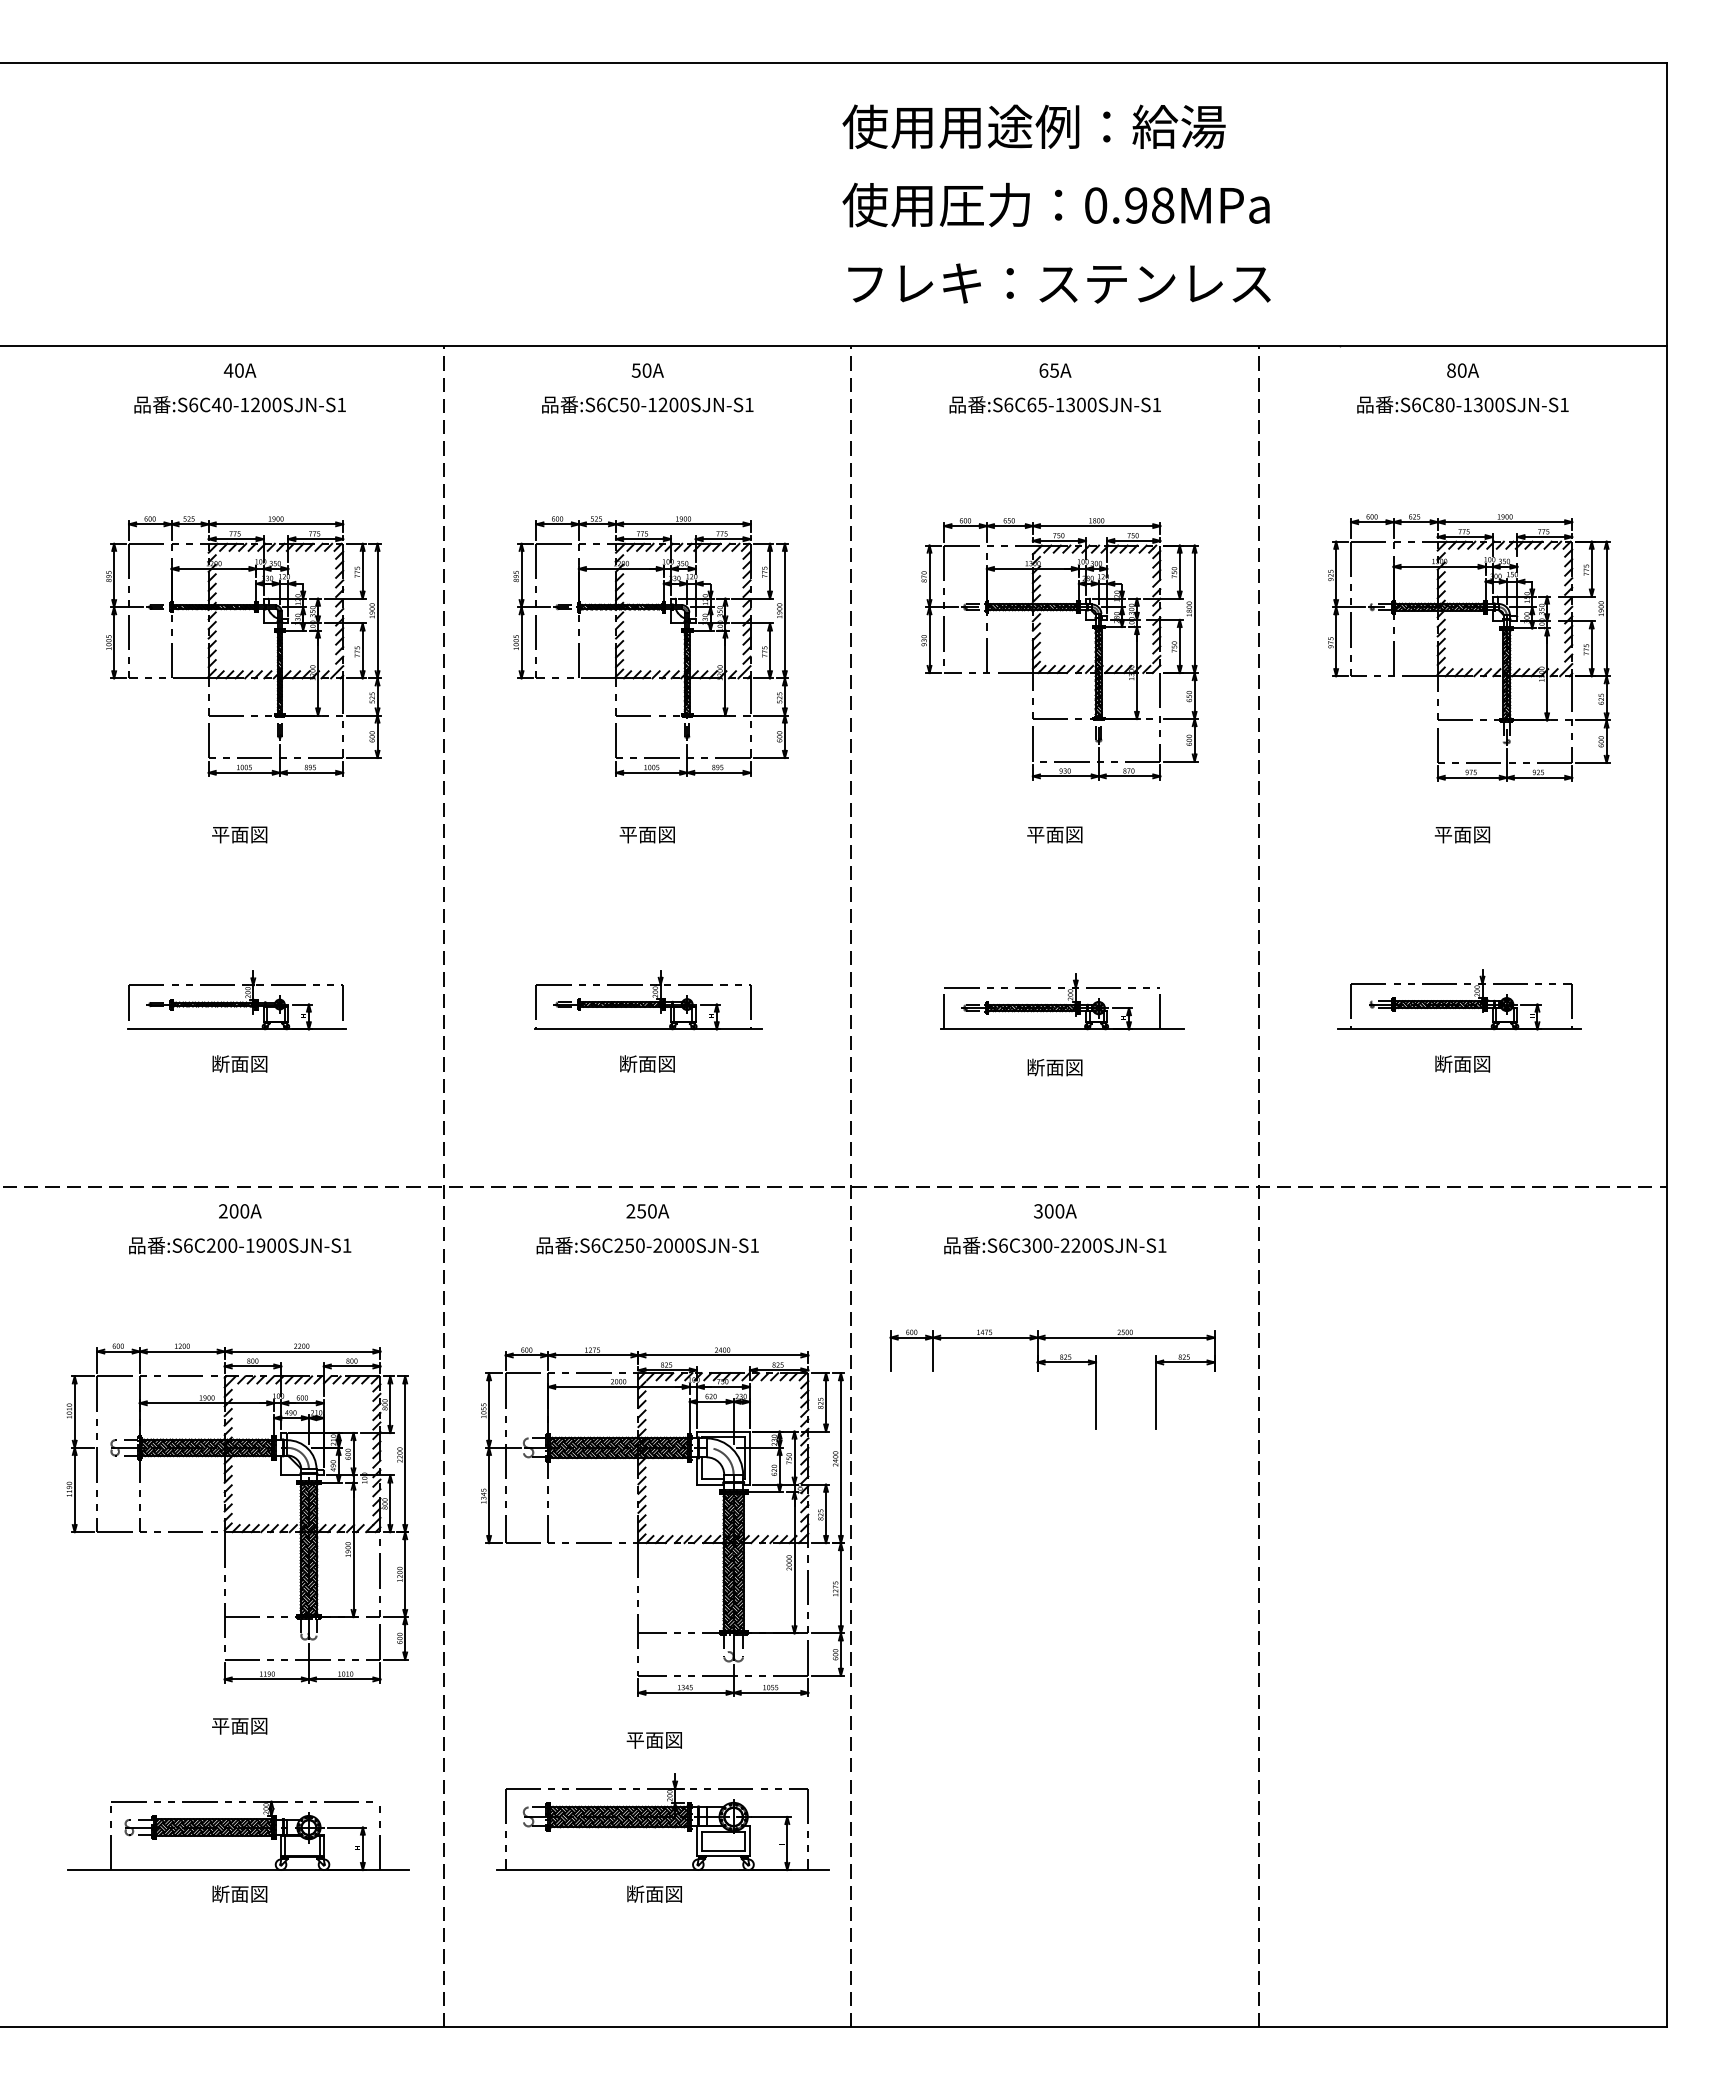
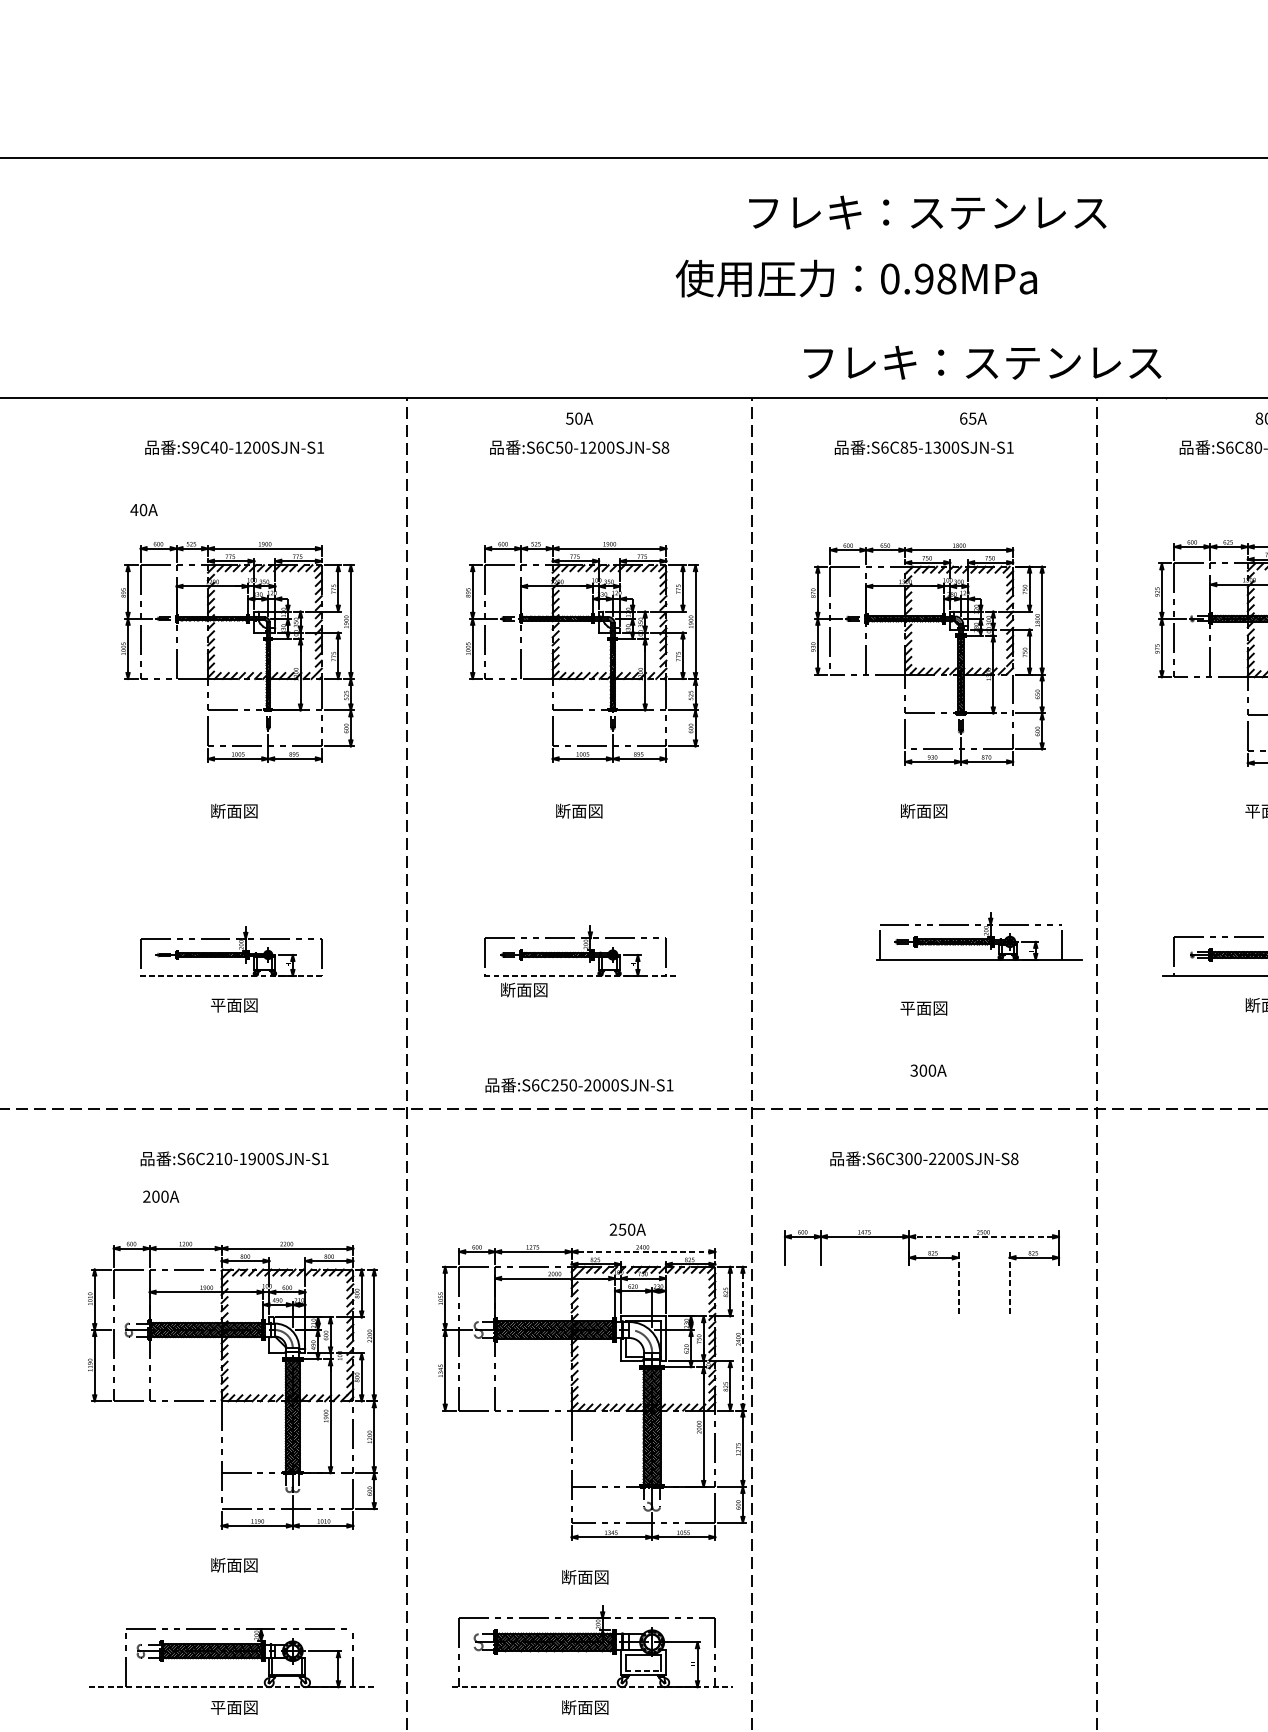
text: (1056, 126) -> (925, 212), 使用用途例：給湯 -> フレキ：ステンレス
text: (1055, 204) -> (855, 278), moved
text: (1059, 283) -> (982, 362), moved
text: (239, 370) -> (143, 509), moved
text: (1055, 370) -> (973, 418), moved
text: (193, 404) -> (195, 447), :S6C40-1200SJN-S1 -> :S9C40-1200SJN-S1
text: (749, 404) -> (665, 447), :S6C50-1200SJN-S1 -> :S6C50-1200SJN-S8
text: (1031, 404) -> (904, 447), :S6C65-1300SJN-S1 -> :S6C85-1300SJN-S1
text: (220, 834) -> (218, 811), 平面図 -> 断面図
text: (628, 834) -> (563, 811), 平面図 -> 断面図
text: (1035, 834) -> (907, 811), 平面図 -> 断面図
part: (1062, 1001) -> (979, 936), moved
line: (236, 1029) -> (231, 976), solid -> dashed
line: (648, 1029) -> (580, 976), solid -> dashed
text: (220, 1063) -> (218, 1004), 断面図 -> 平面図
text: (647, 1063) -> (524, 989), moved
text: (1035, 1067) -> (907, 1008), 断面図 -> 平面図
text: (240, 1211) -> (161, 1196), moved
text: (647, 1211) -> (627, 1229), moved
text: (1055, 1211) -> (928, 1070), moved
text: (221, 1245) -> (218, 1158), :S6C200-1900SJN-S1 -> :S6C210-1900SJN-S1
text: (647, 1245) -> (579, 1085), moved
text: (1161, 1245) -> (1014, 1158), :S6C300-2200SJN-S1 -> :S6C300-2200SJN-S8
line: (1125, 1337) -> (983, 1236), solid -> dashed
line: (723, 1355) -> (643, 1251), solid -> dashed
line: (1095, 1392) -> (958, 1283), solid -> dashed
line: (1156, 1392) -> (1009, 1283), solid -> dashed
line: (840, 1458) -> (742, 1339), solid -> dashed
text: (220, 1725) -> (218, 1564), 平面図 -> 断面図
text: (635, 1739) -> (569, 1576), 平面図 -> 断面図
line: (723, 1850) -> (643, 1670), solid -> dashed
line: (239, 1870) -> (234, 1687), solid -> dashed
line: (663, 1870) -> (592, 1687), solid -> dashed
text: (220, 1893) -> (218, 1707), 断面図 -> 平面図

